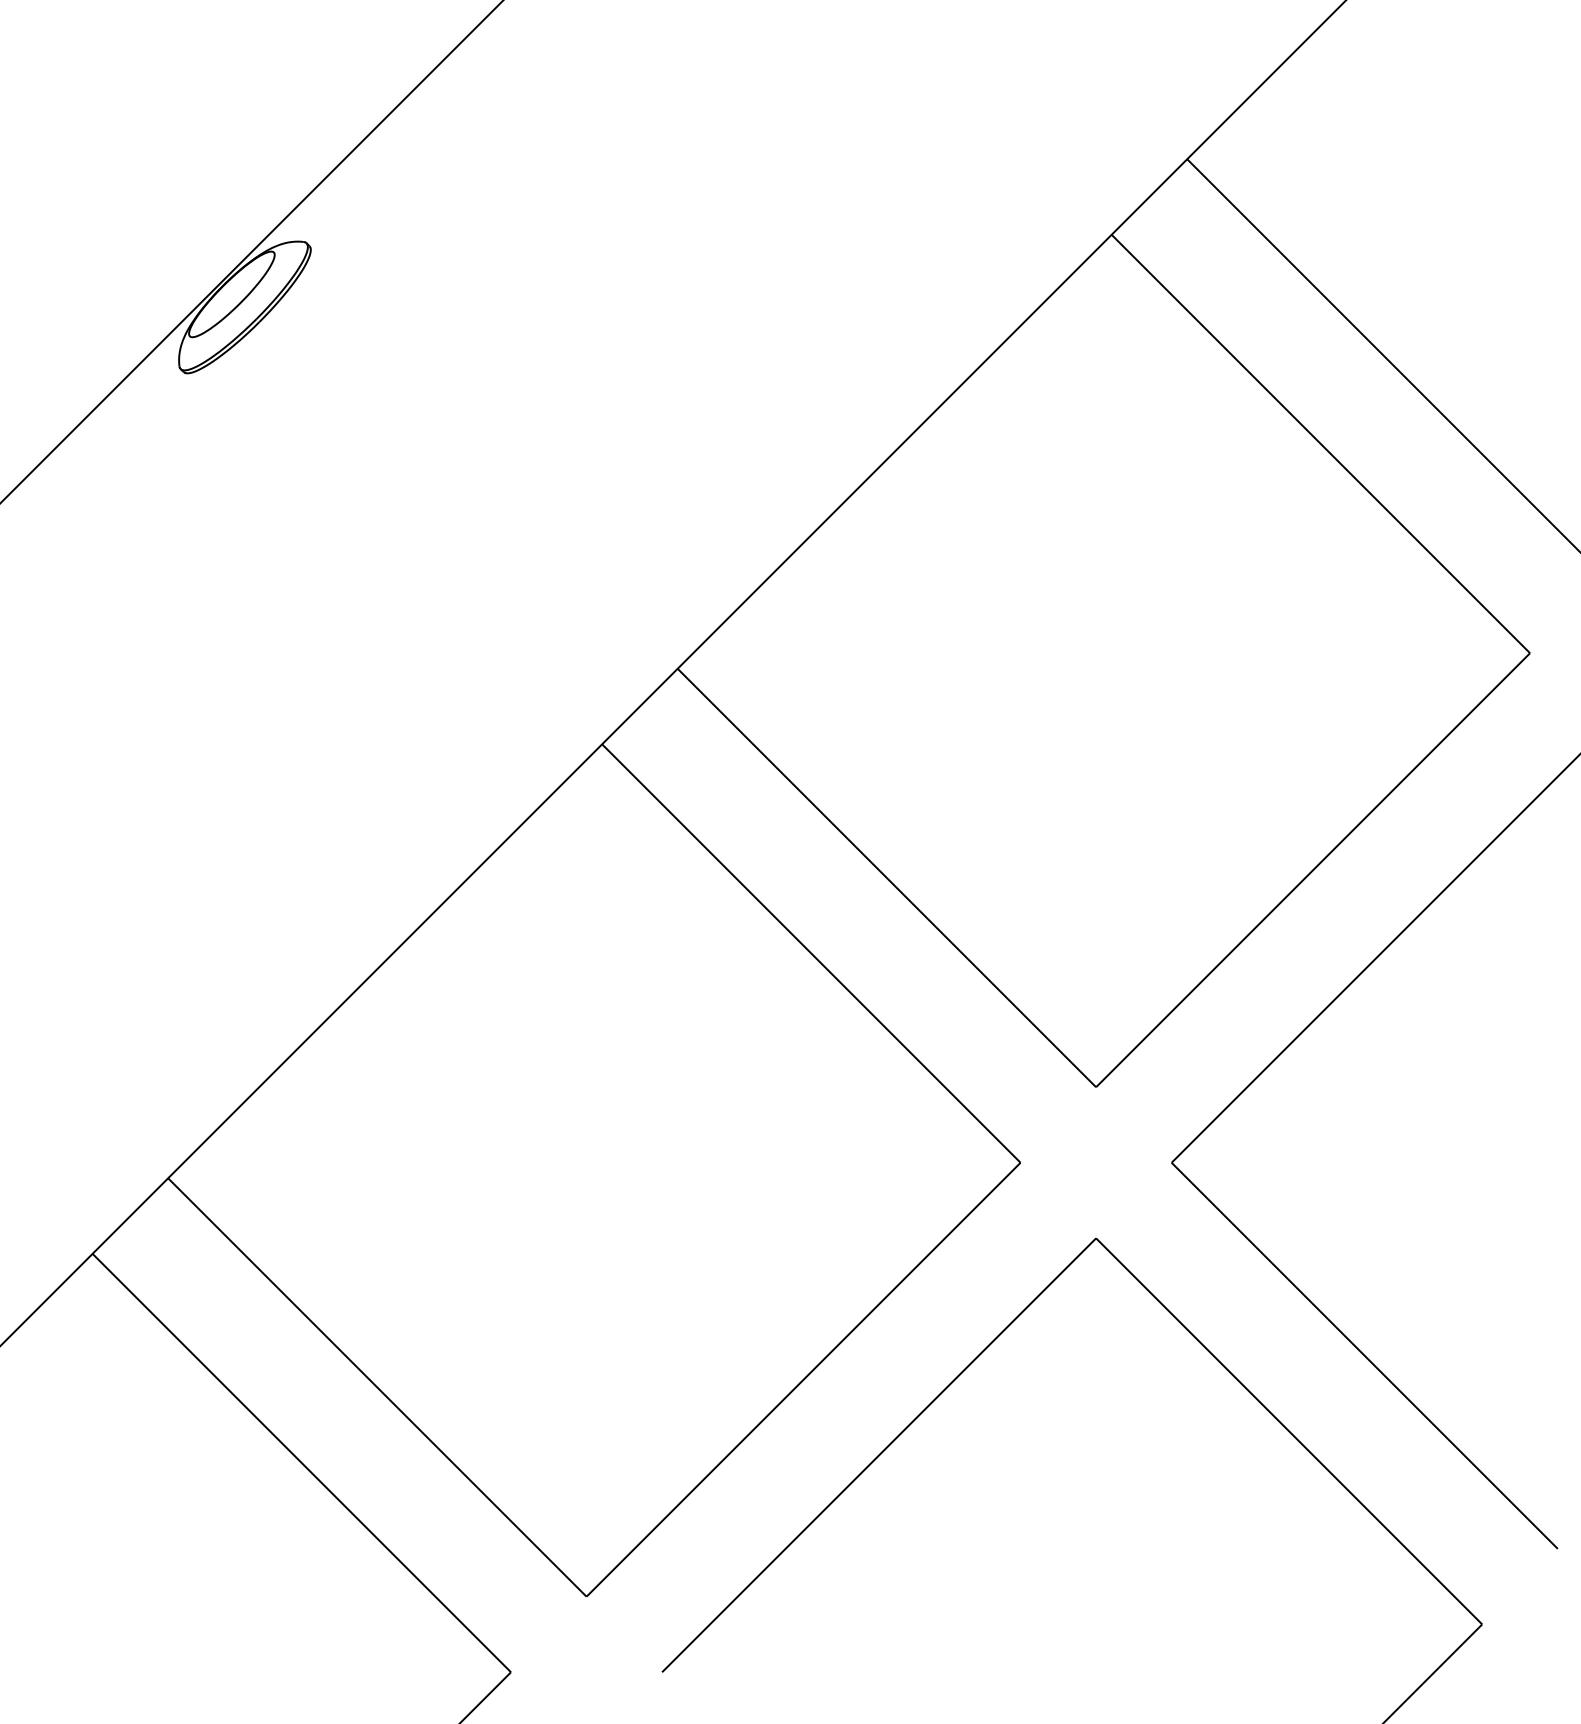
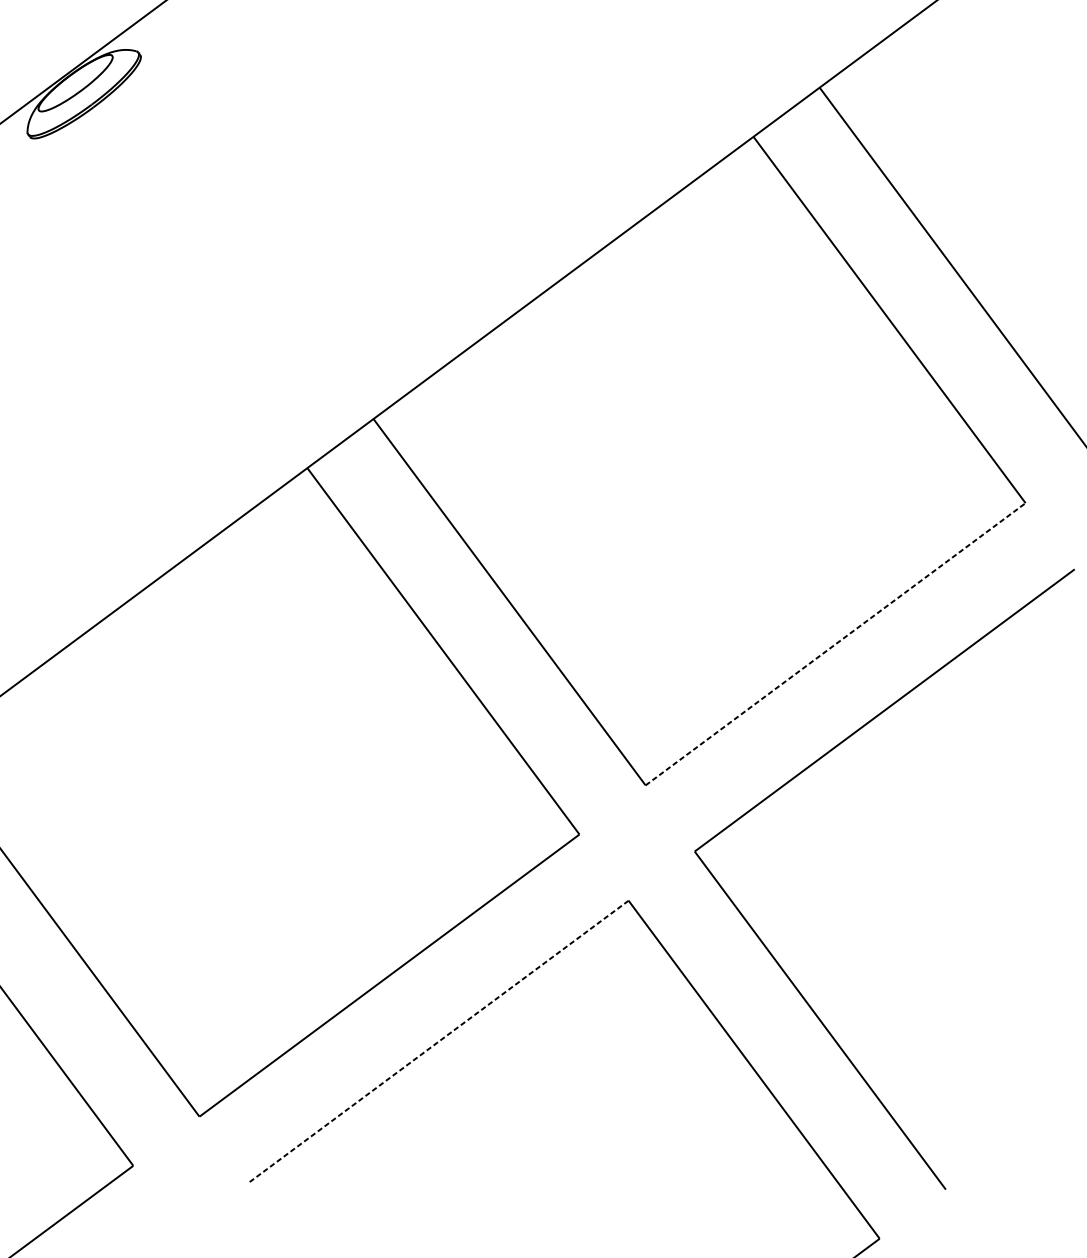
line: (1313, 870) -> (835, 644), solid -> dashed
line: (879, 1455) -> (438, 1041), solid -> dashed

